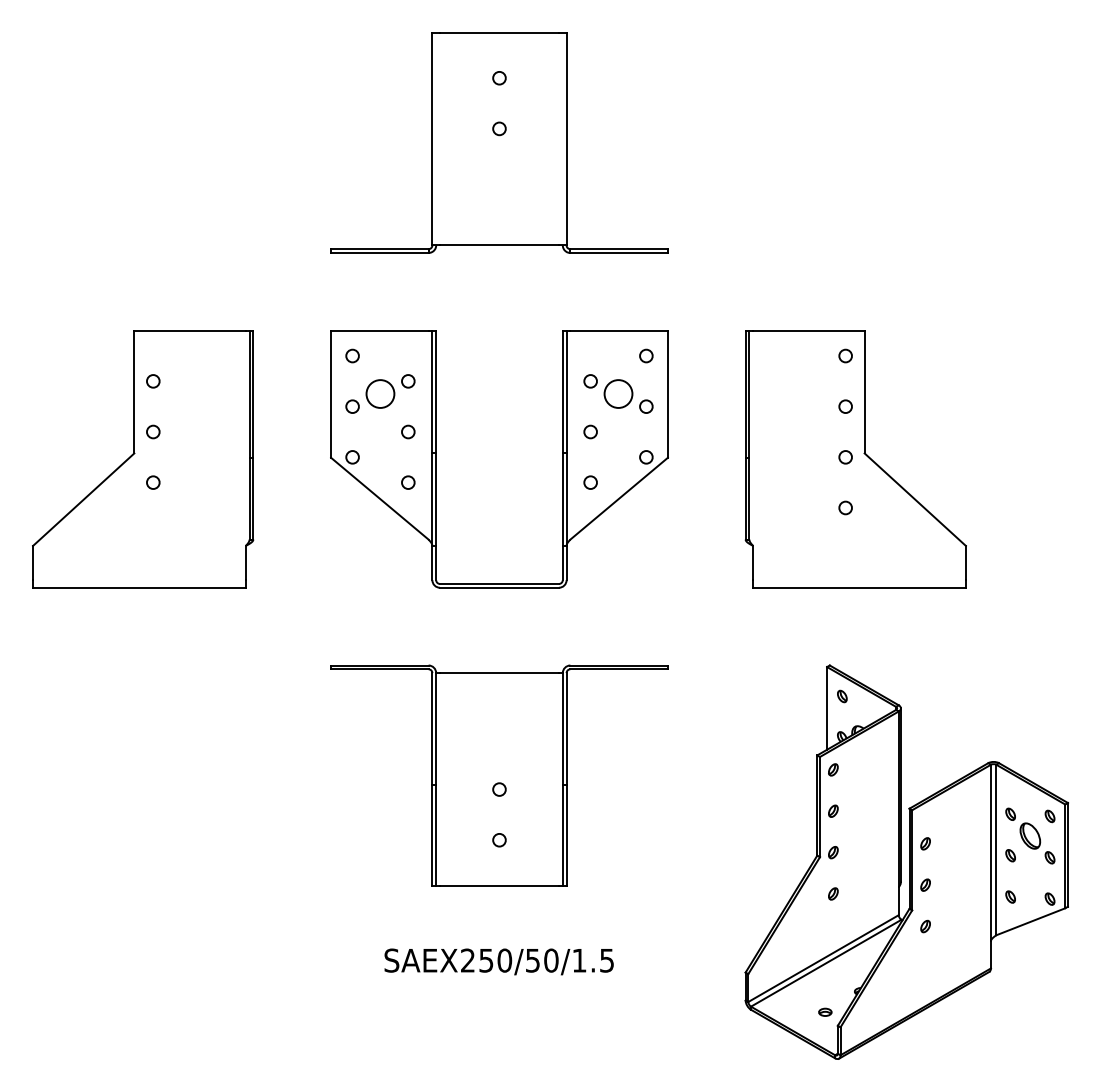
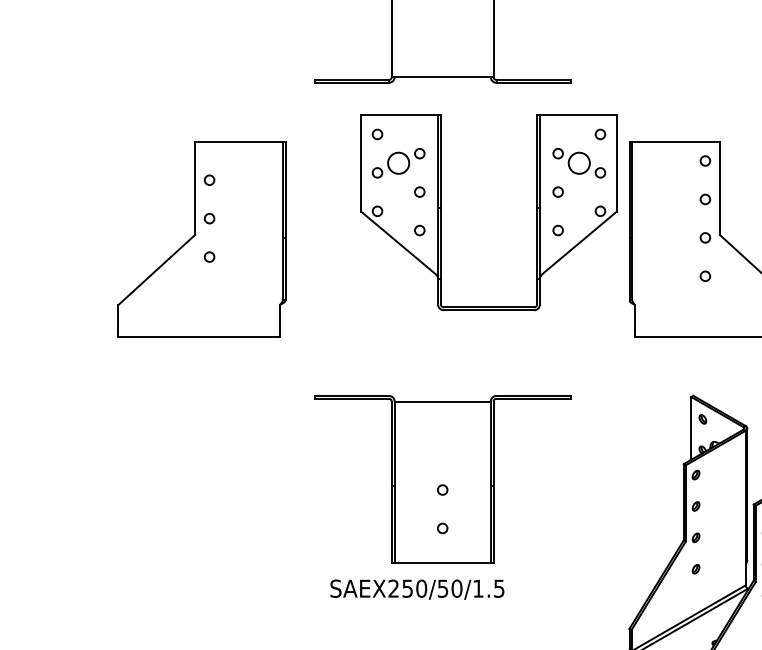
part: (143, 459) -> (202, 239), moved
part: (436, 459) -> (441, 212), moved
text: (498, 961) -> (416, 589), moved

